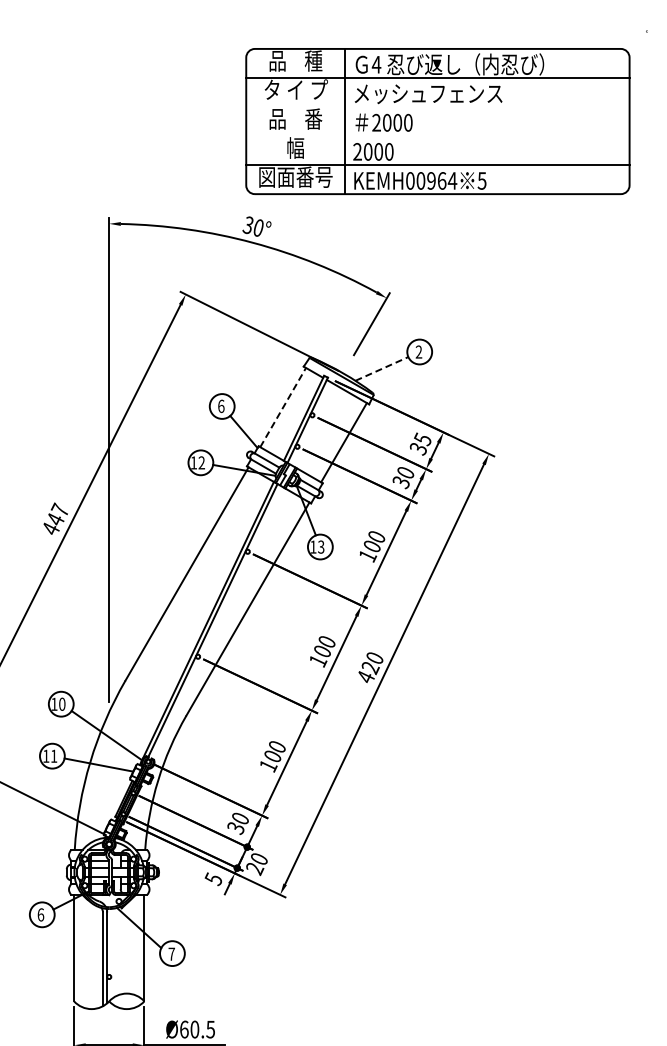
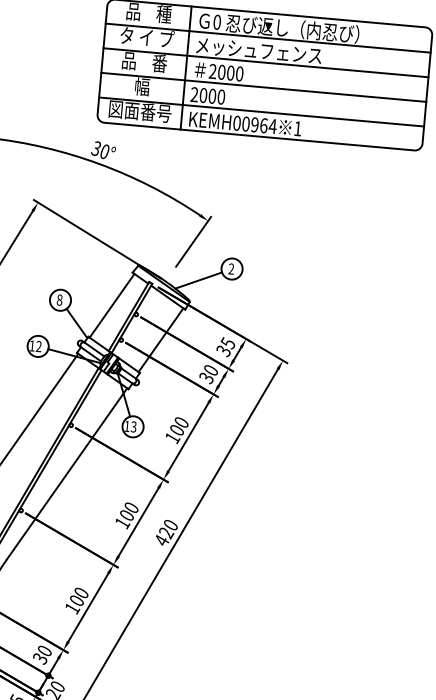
text: (376, 64) -> (217, 22), 4 -> 0
line: (437, 107) -> (265, 63), added
line: (437, 136) -> (263, 87), added
text: (481, 180) -> (297, 128), 5 -> 1
line: (381, 368) -> (198, 280), dashed -> solid
text: (221, 405) -> (59, 299), 6 -> 8
line: (283, 407) -> (112, 305), dashed -> solid

